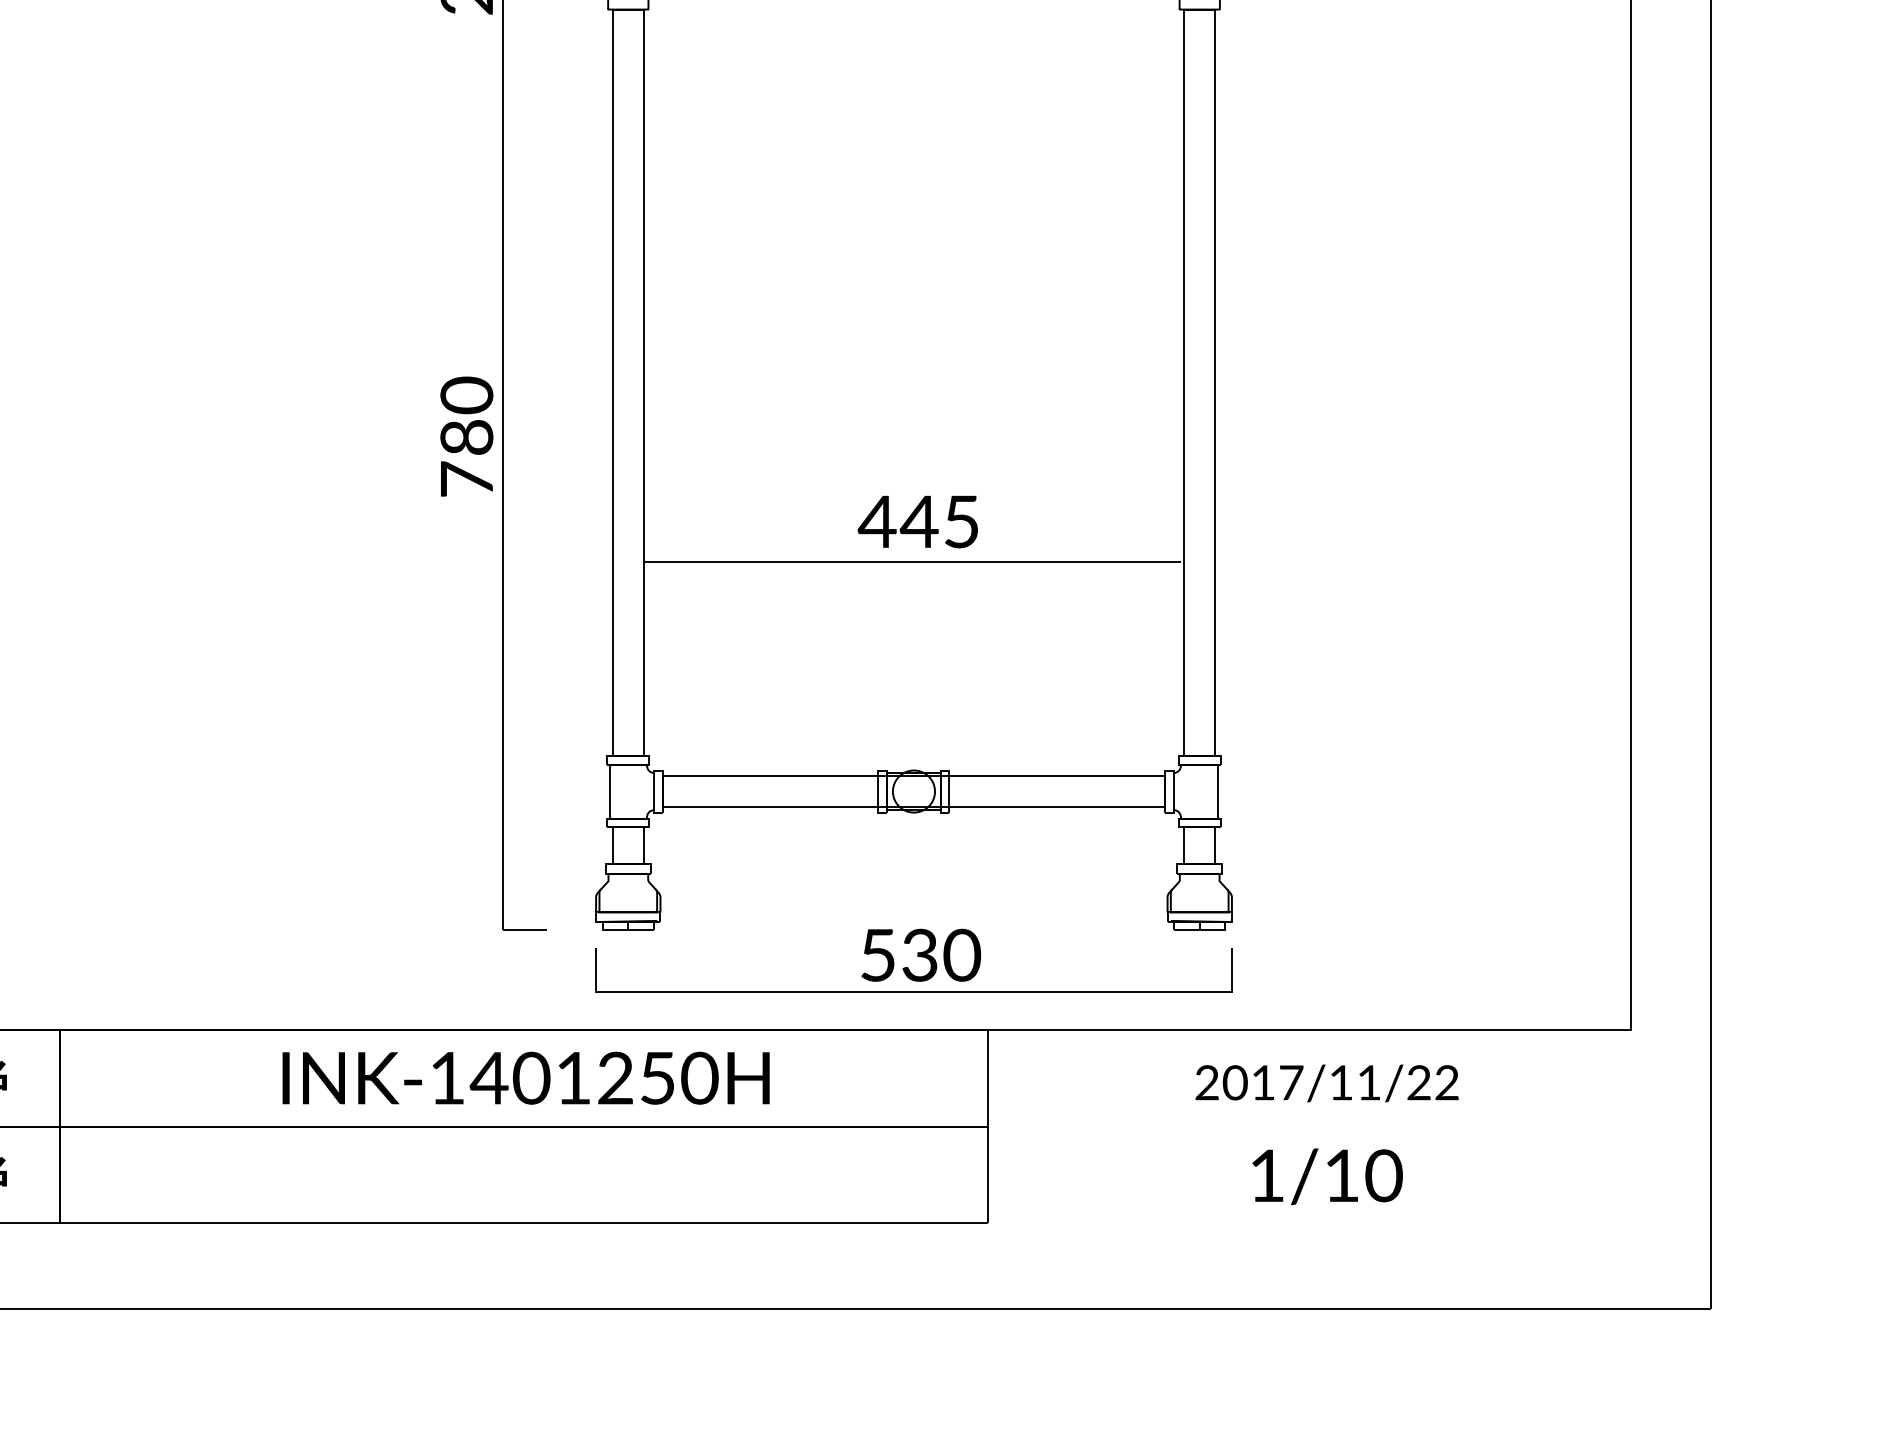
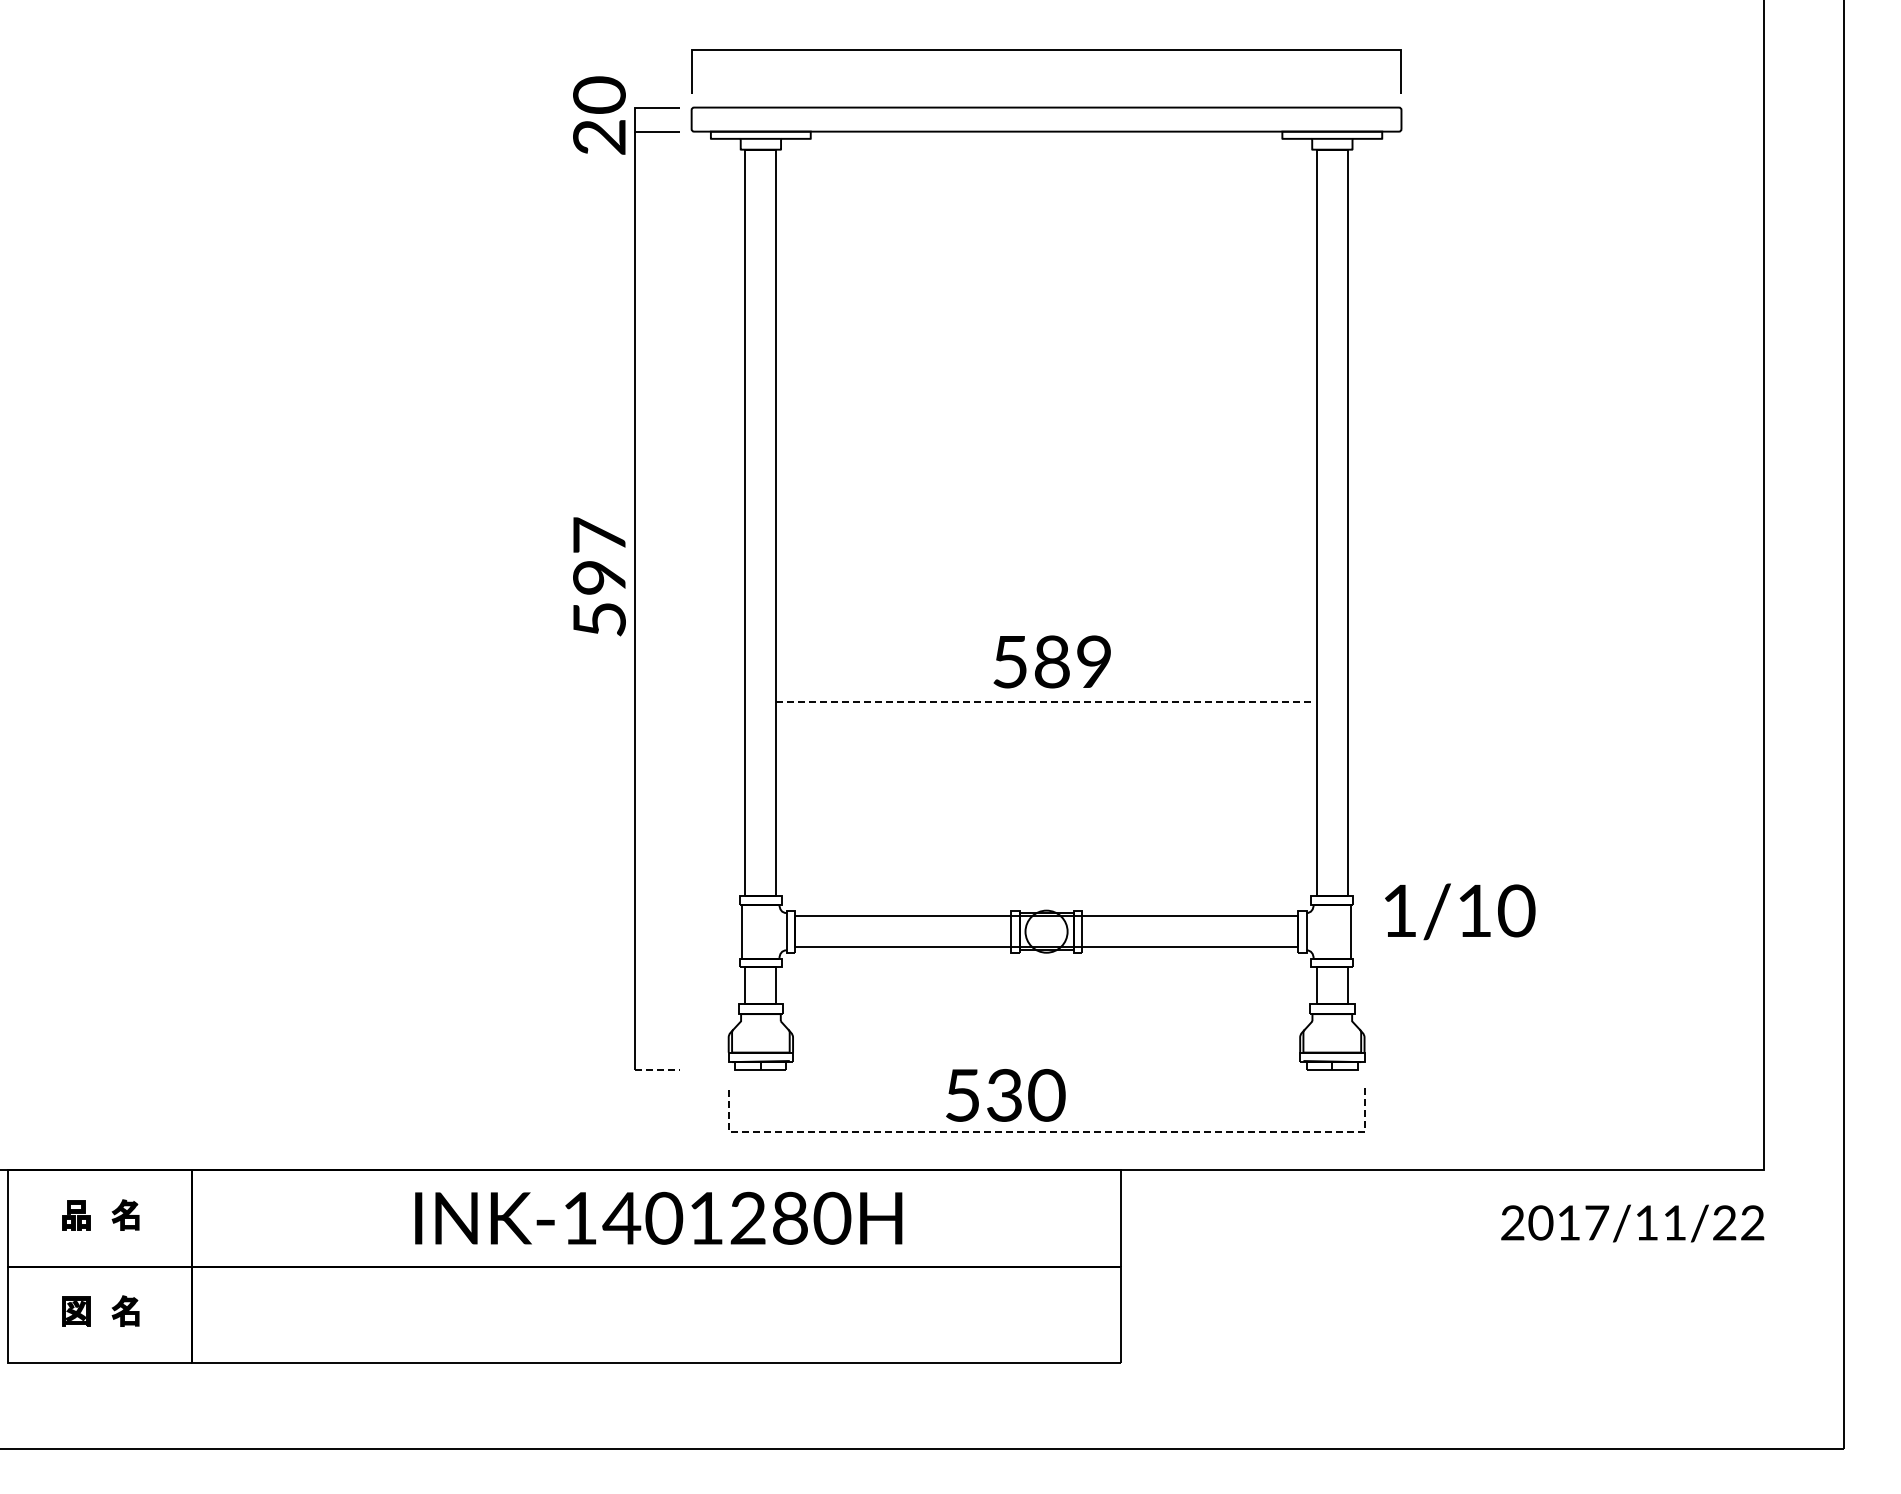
text: (466, 436) -> (599, 576), 780 -> 597
text: (917, 521) -> (1050, 661), 445 -> 589
line: (912, 562) -> (1045, 702), solid -> dashed
line: (525, 930) -> (658, 1070), solid -> dashed
text: (920, 955) -> (1005, 1095), moved
line: (913, 992) -> (1046, 1132), solid -> dashed
text: (657, 1077) -> (790, 1217), INK-1401250H -> INK-1401280H
text: (1326, 1083) -> (1632, 1223), moved
text: (1327, 1176) -> (1460, 911), moved

